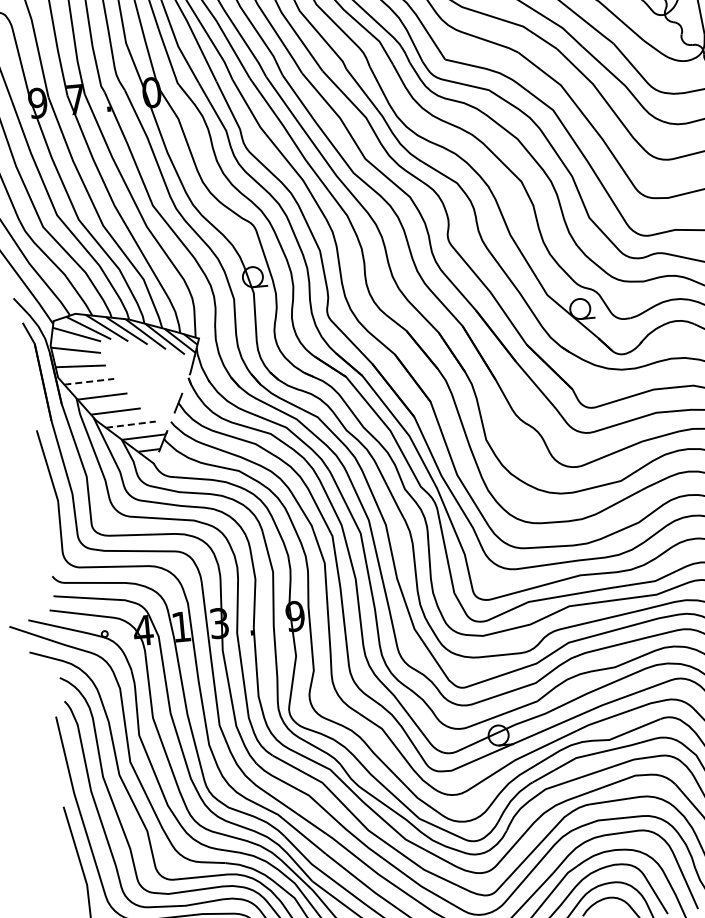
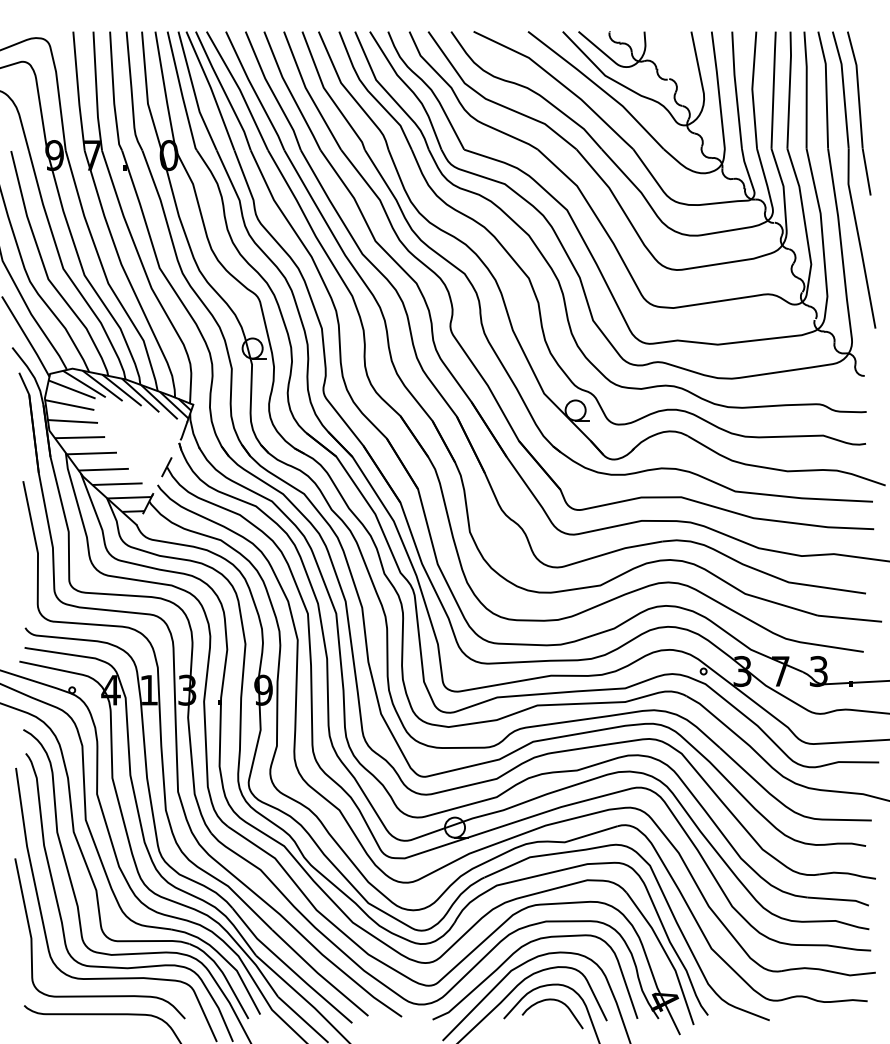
line: (89, 381) -> (80, 437), dashed -> solid
line: (131, 424) -> (118, 484), dashed -> solid

